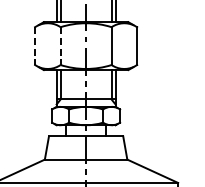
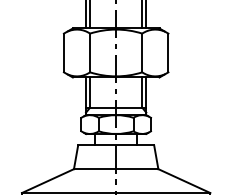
line: (34, 46) -> (63, 53), dashed -> solid
line: (61, 46) -> (90, 53), dashed -> solid

